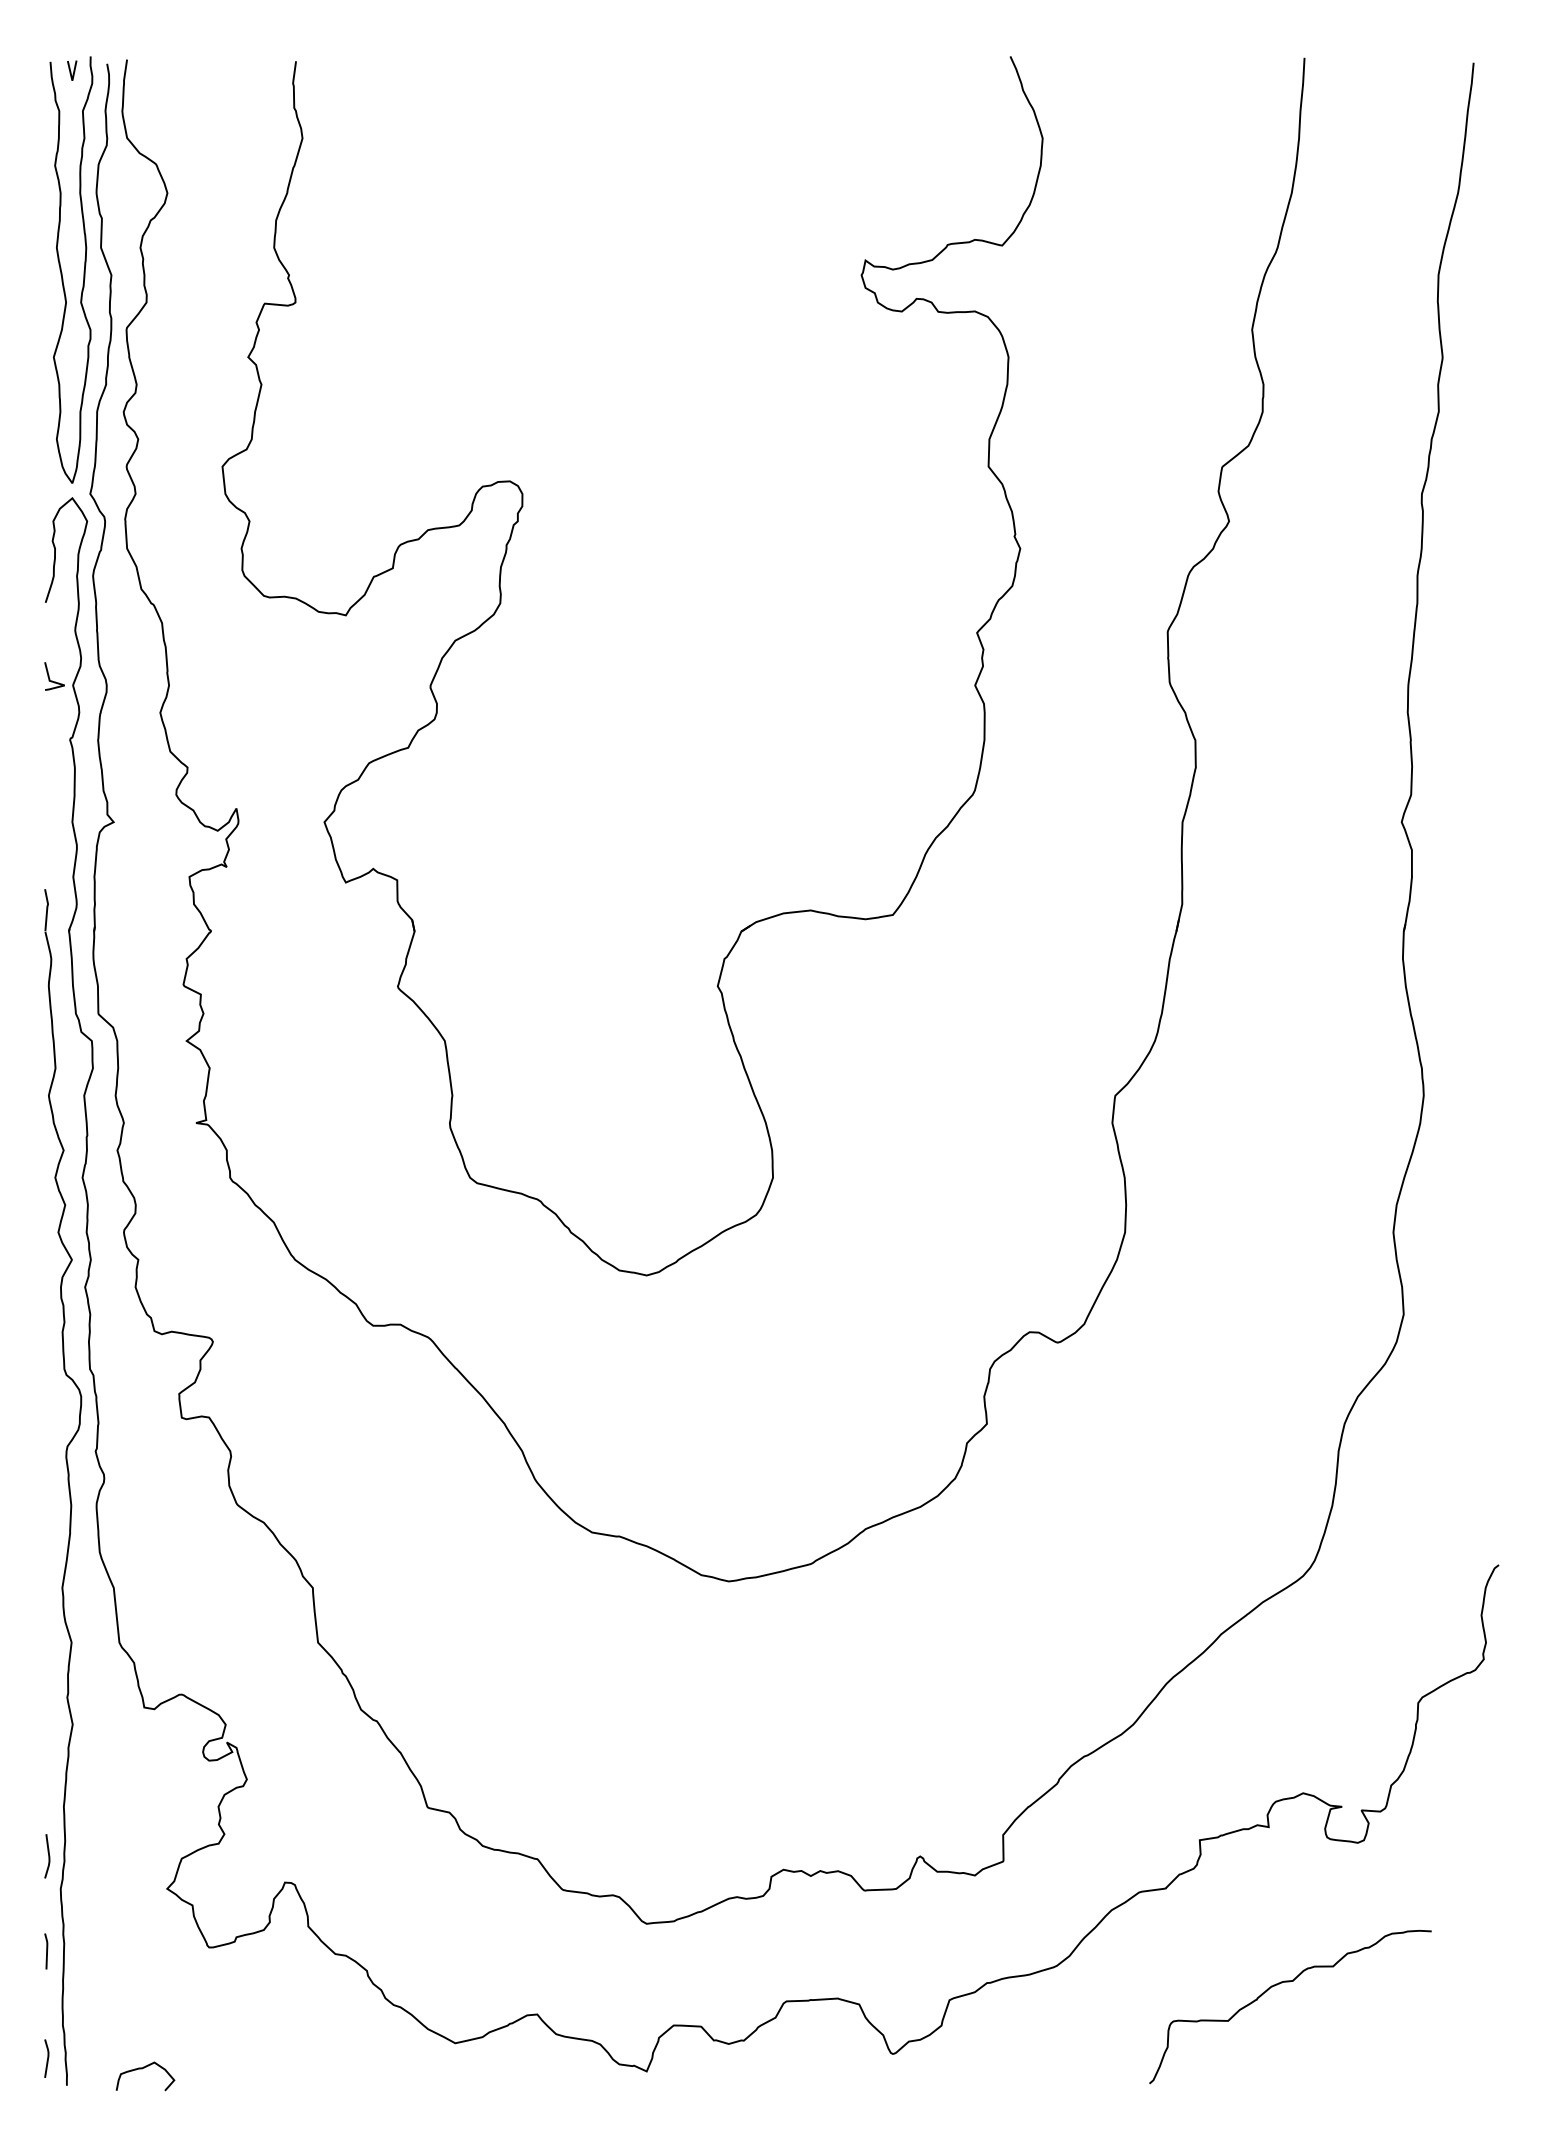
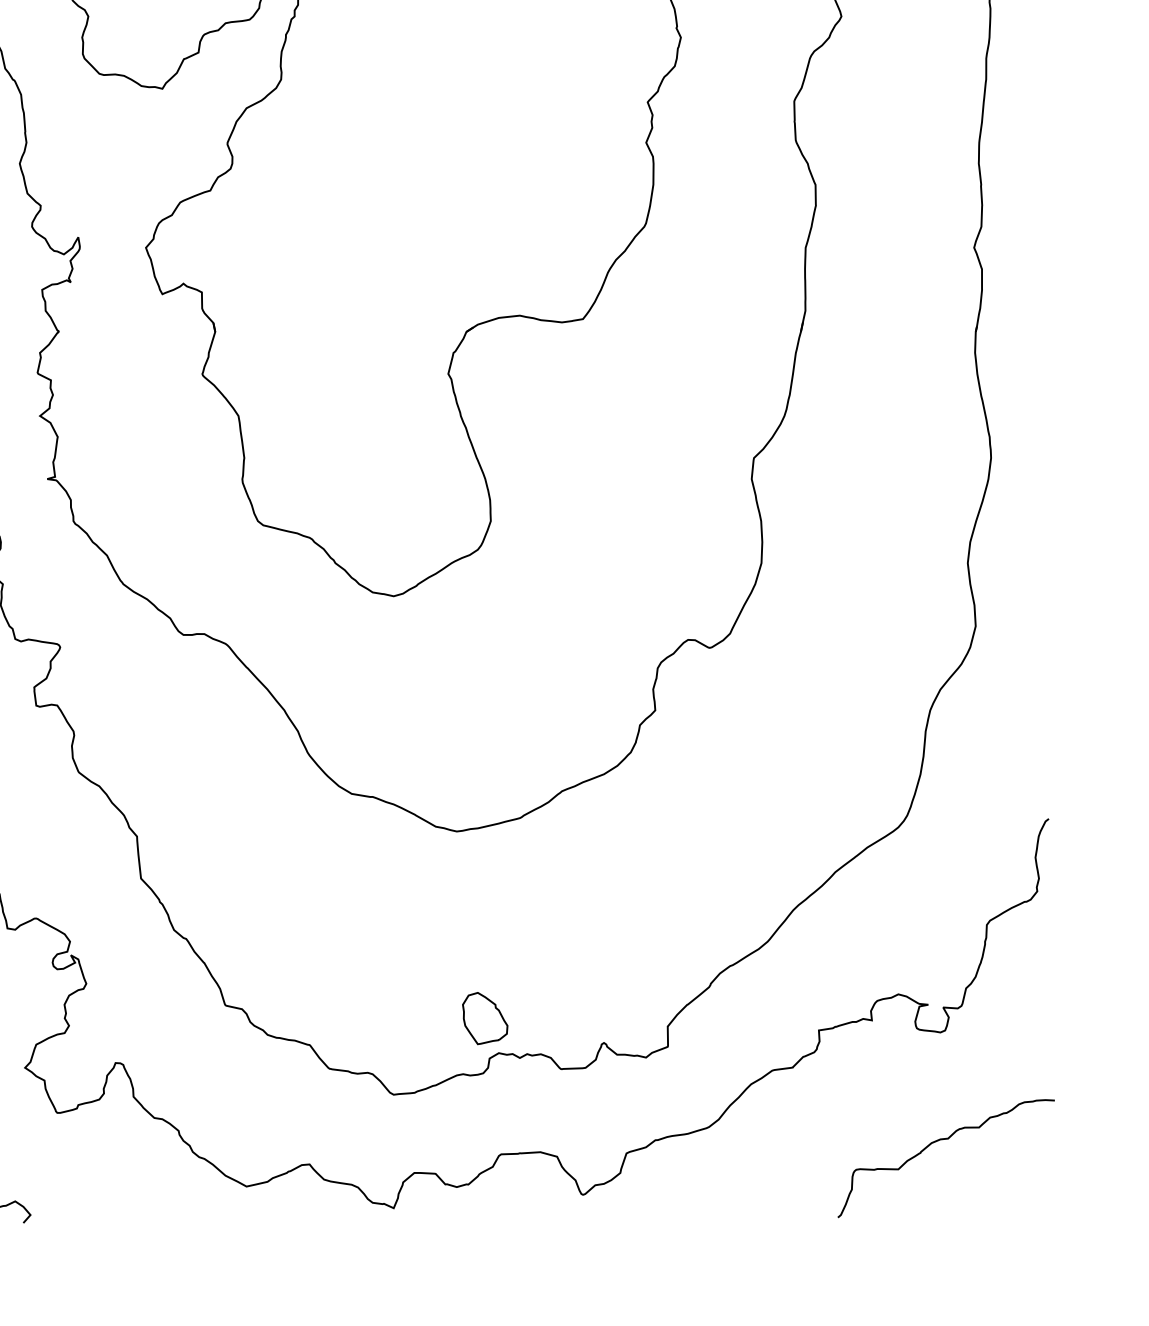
part: (765, 1824) -> (485, 1018), added
curve: (1290, 1982) -> (946, 1139), moved

